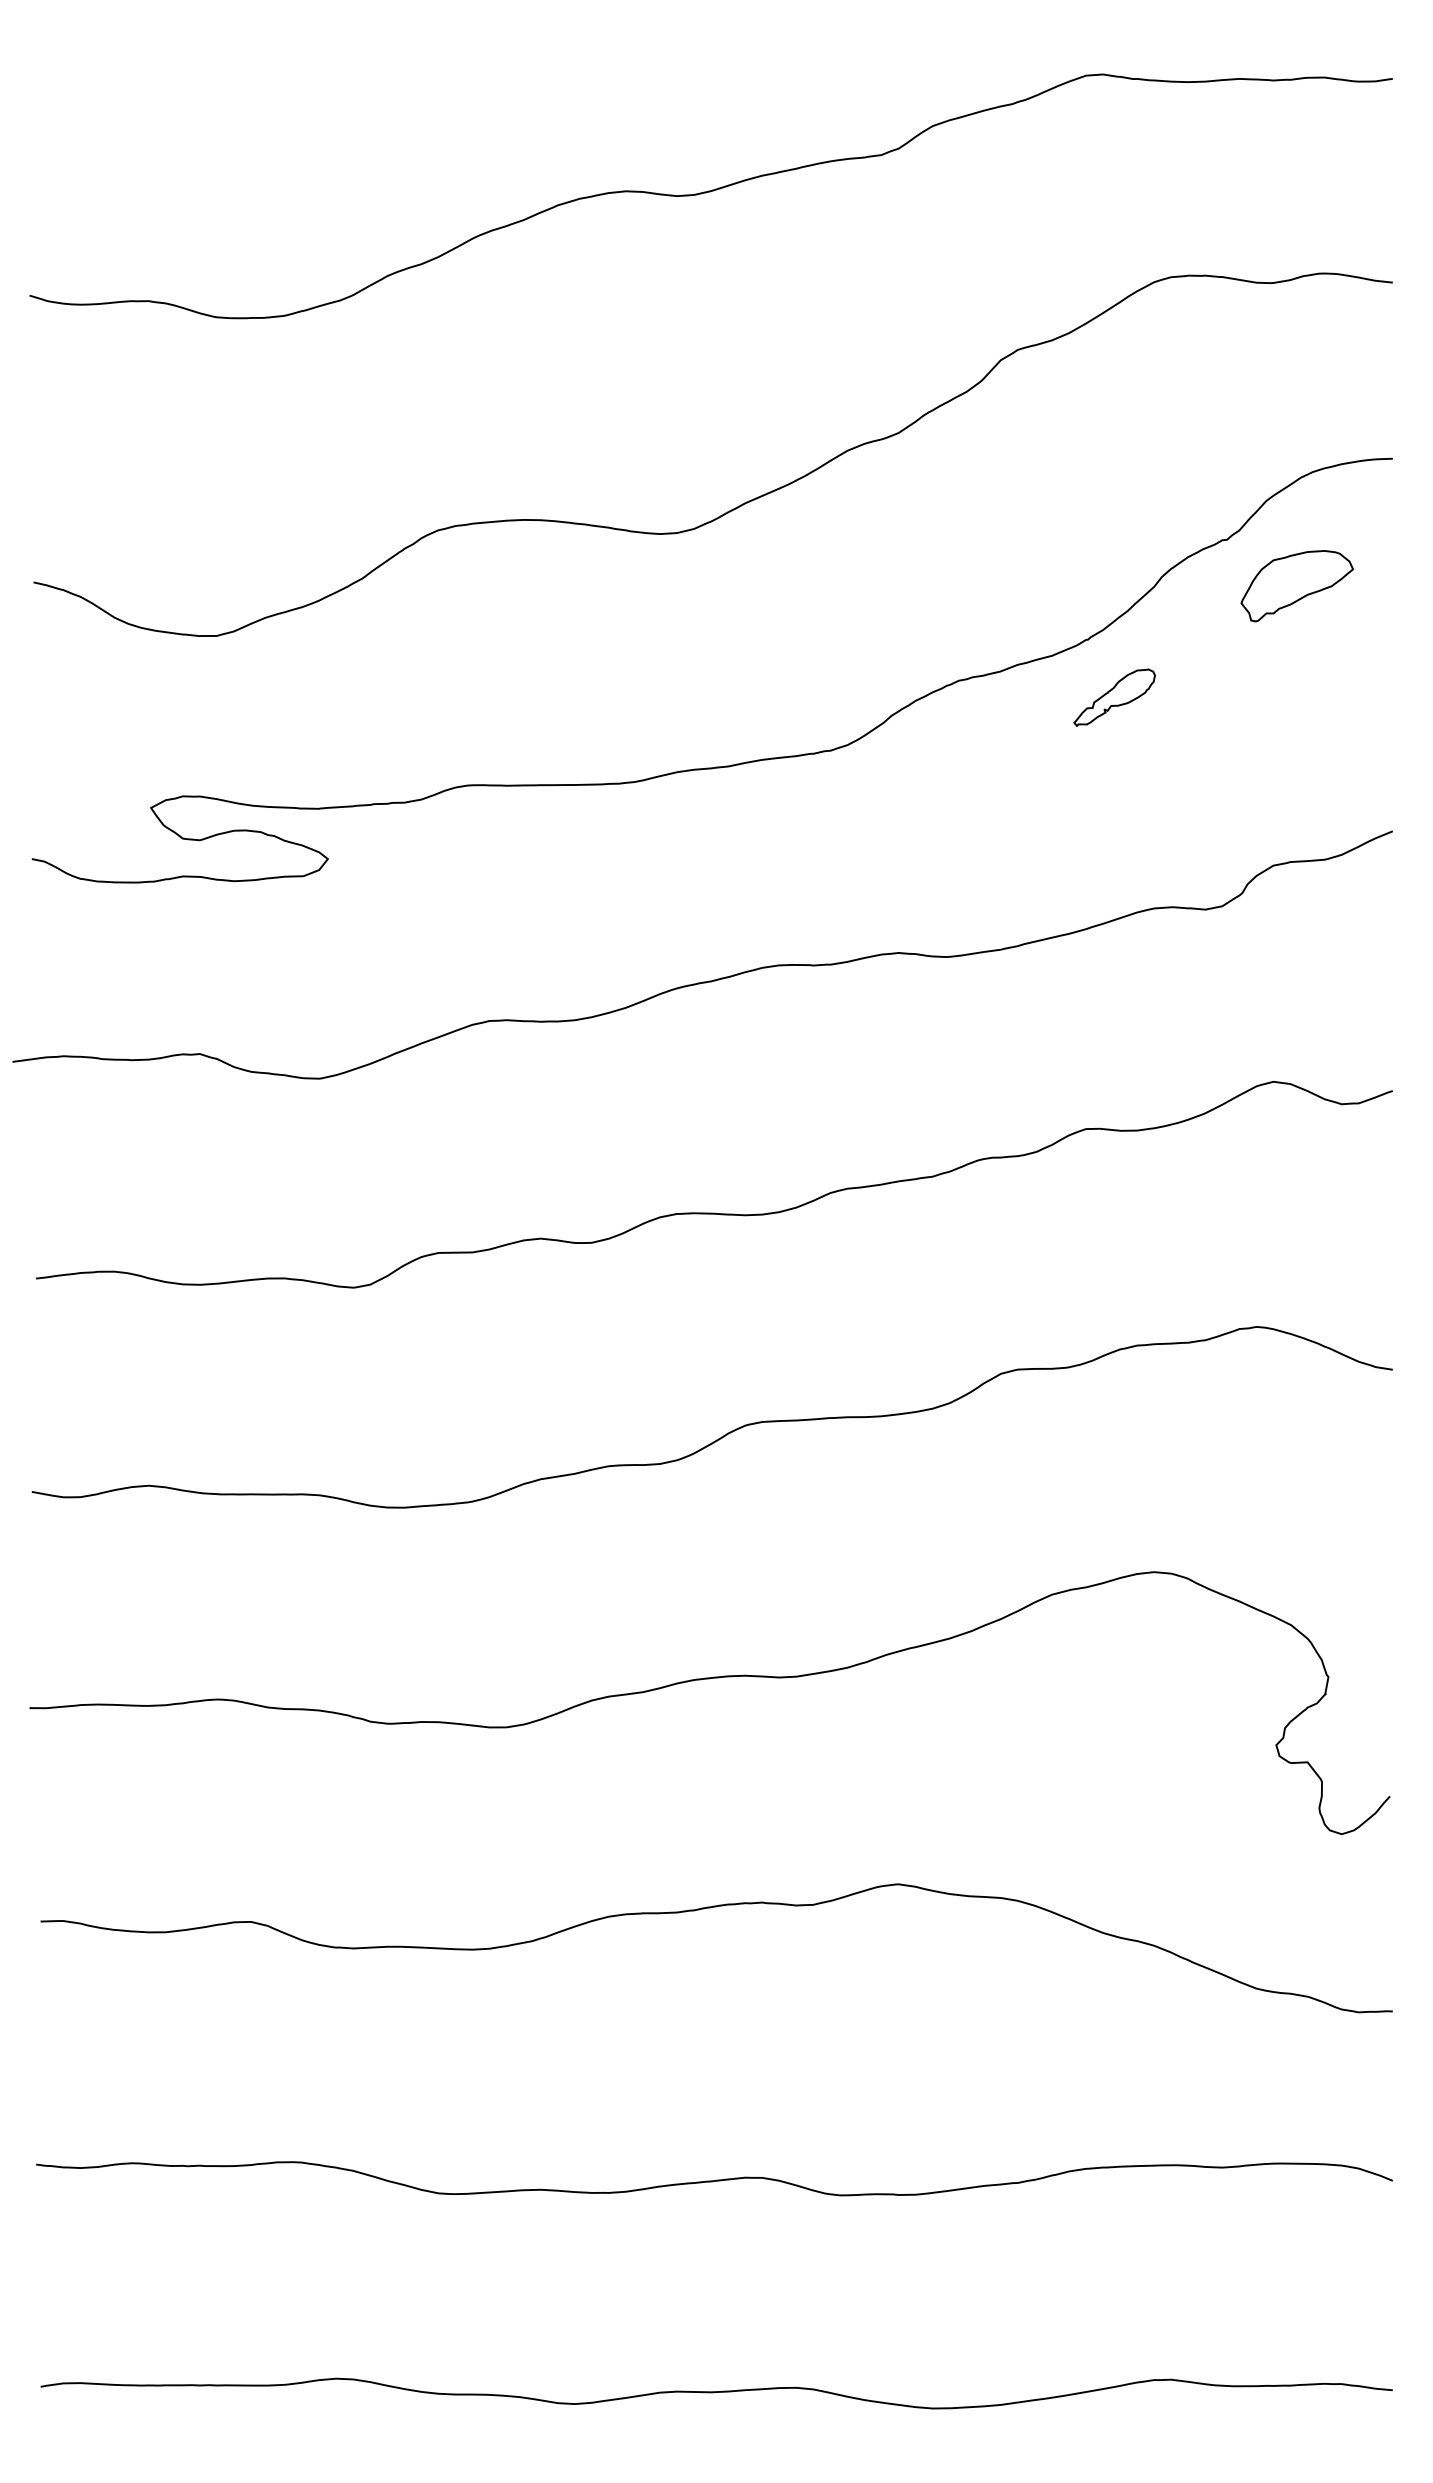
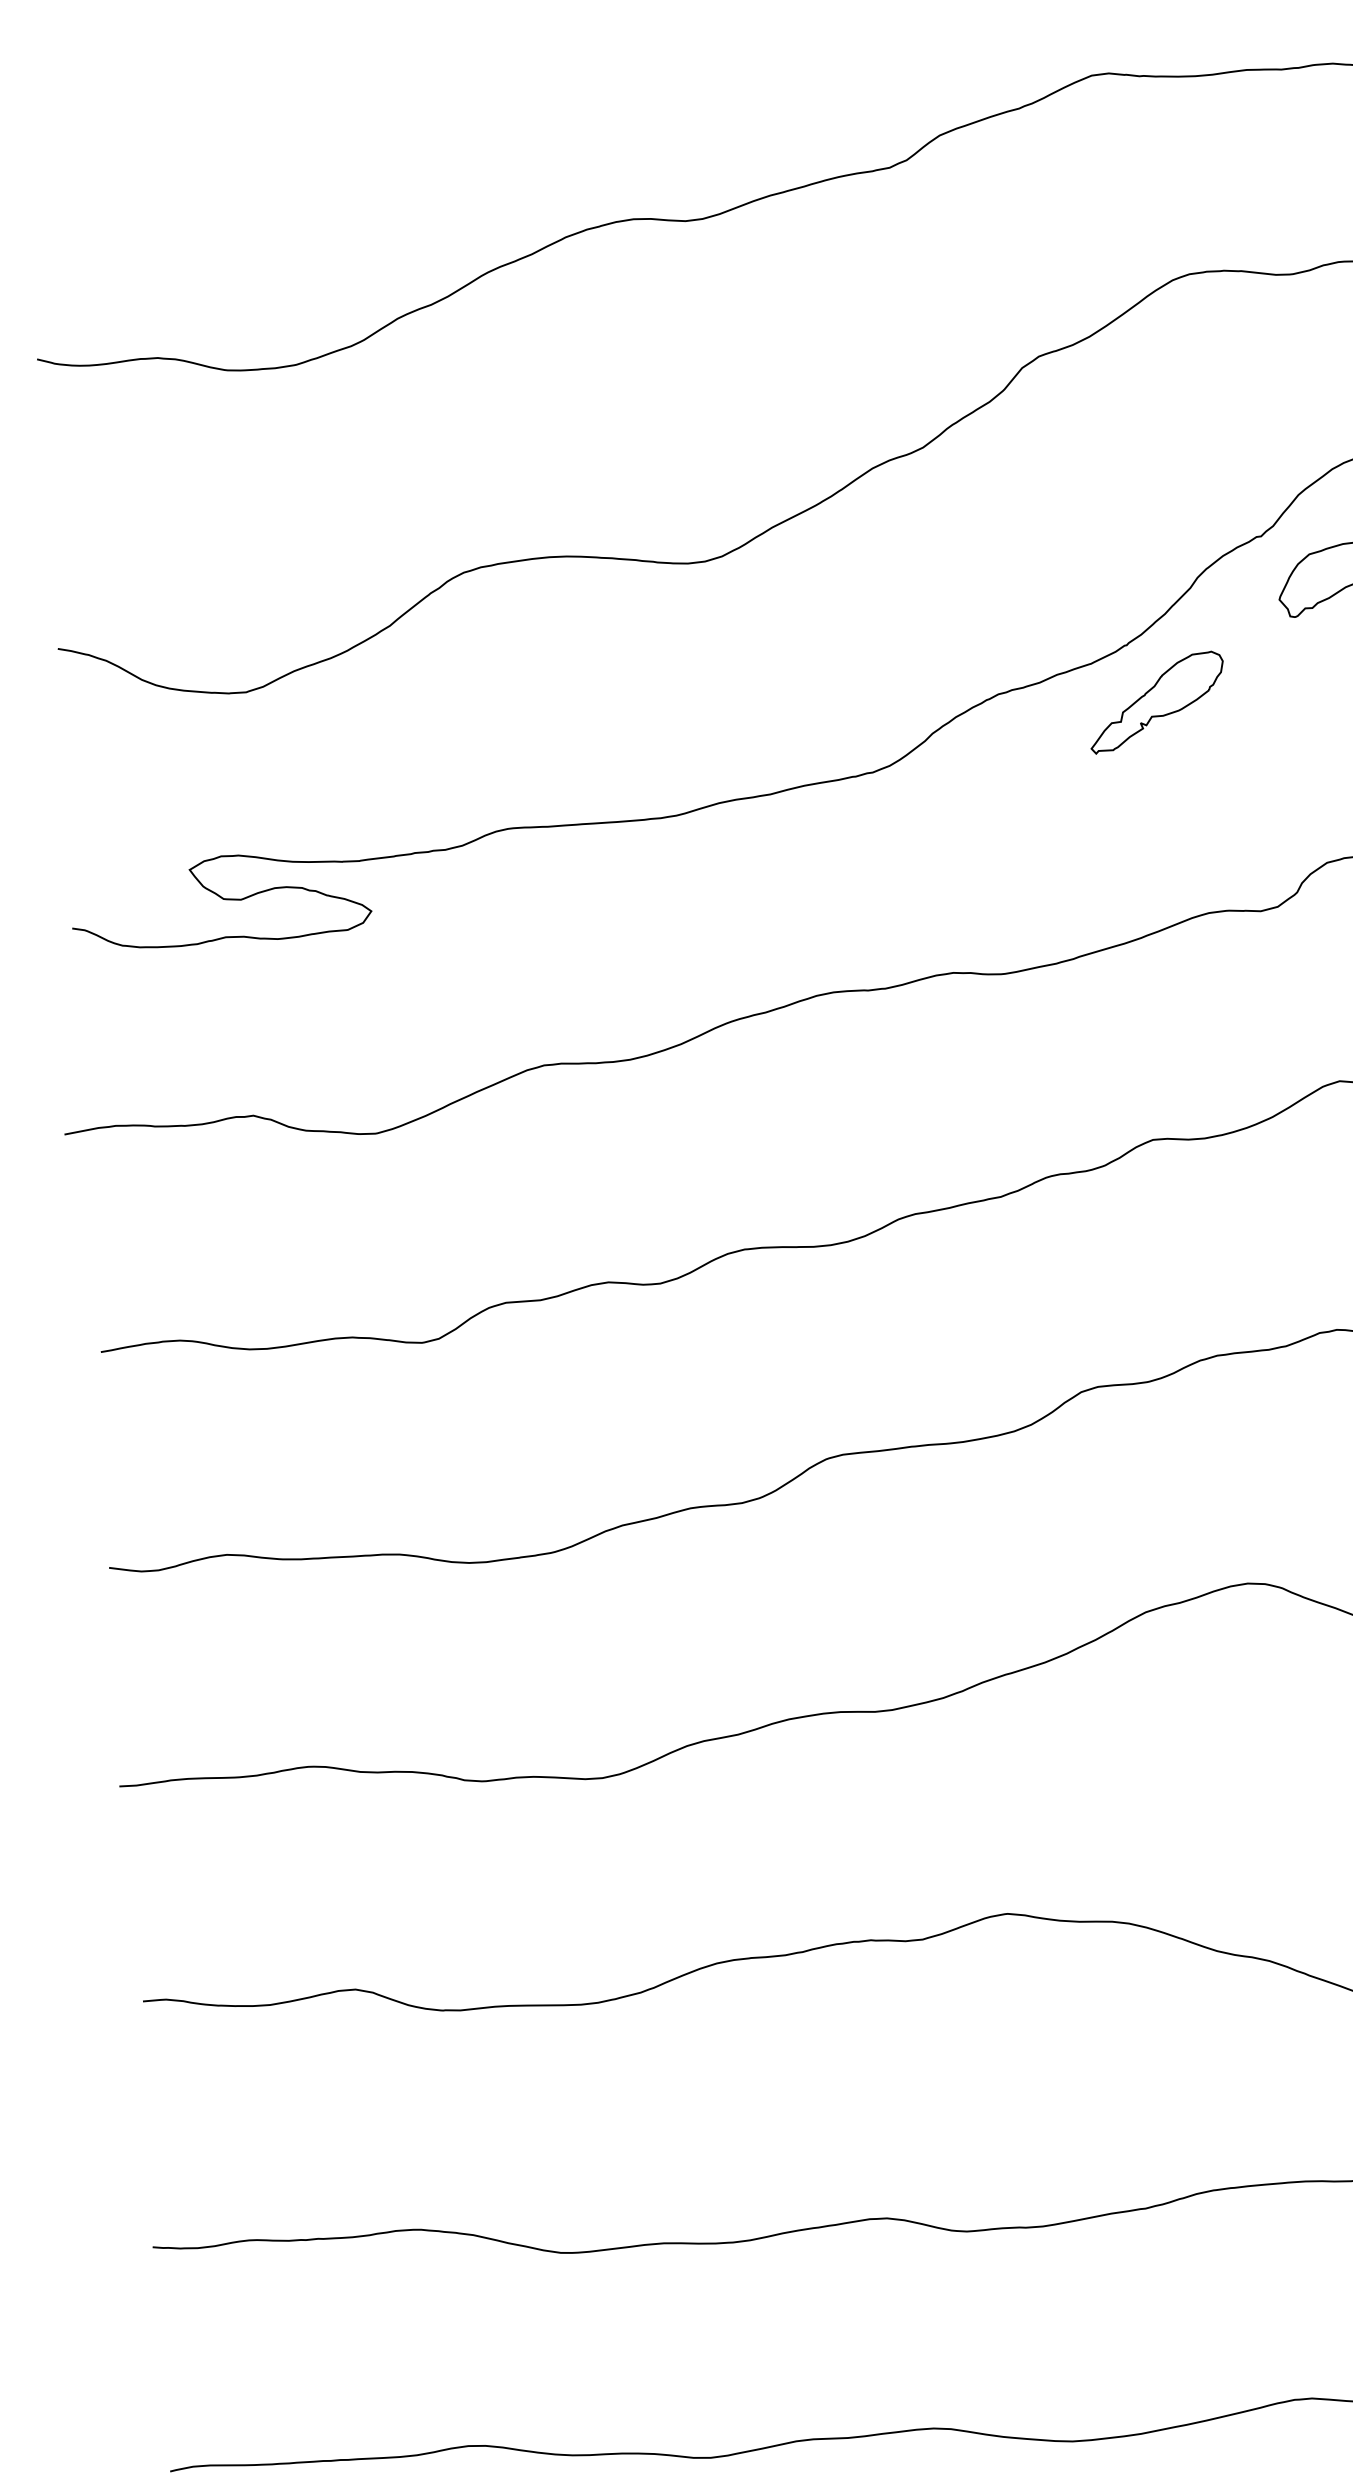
part: (1114, 697) -> (1156, 702), size x1.67

